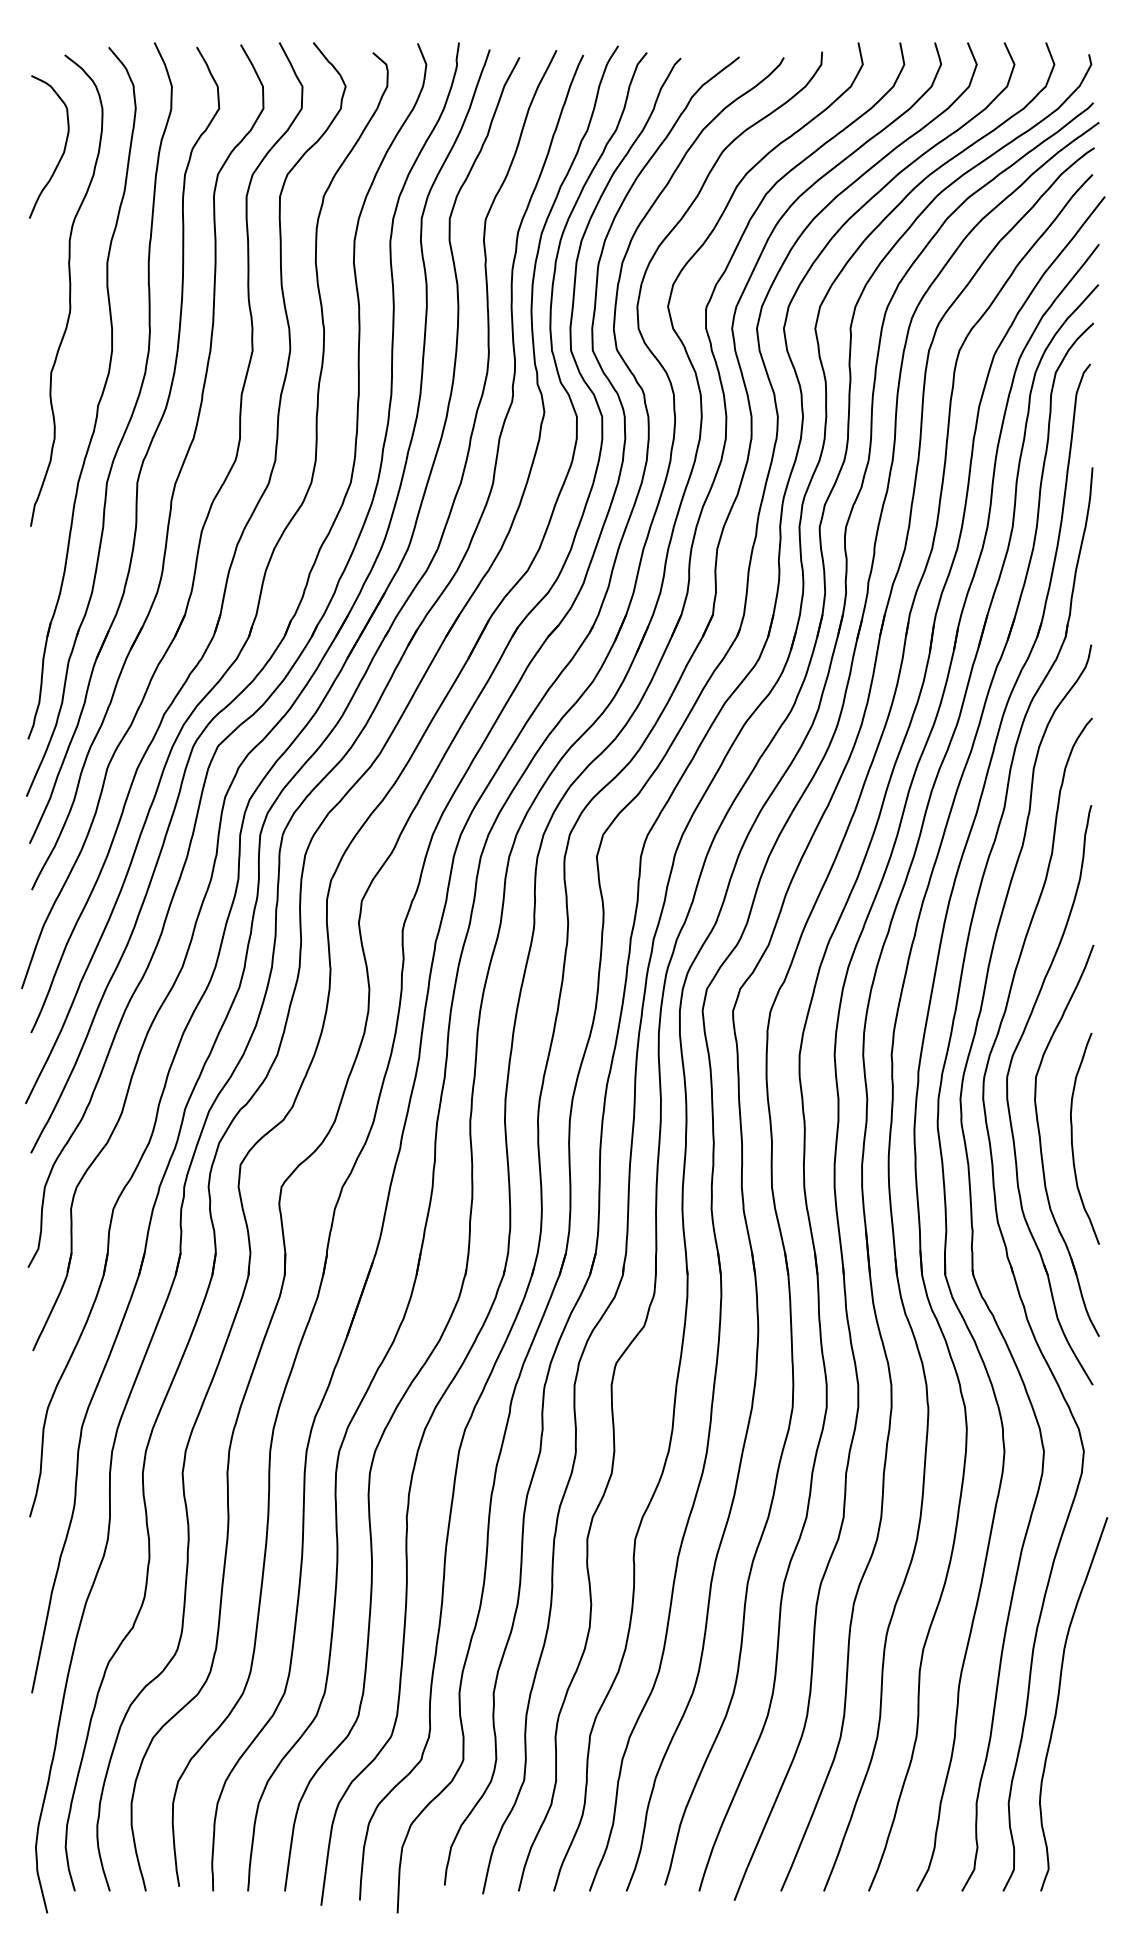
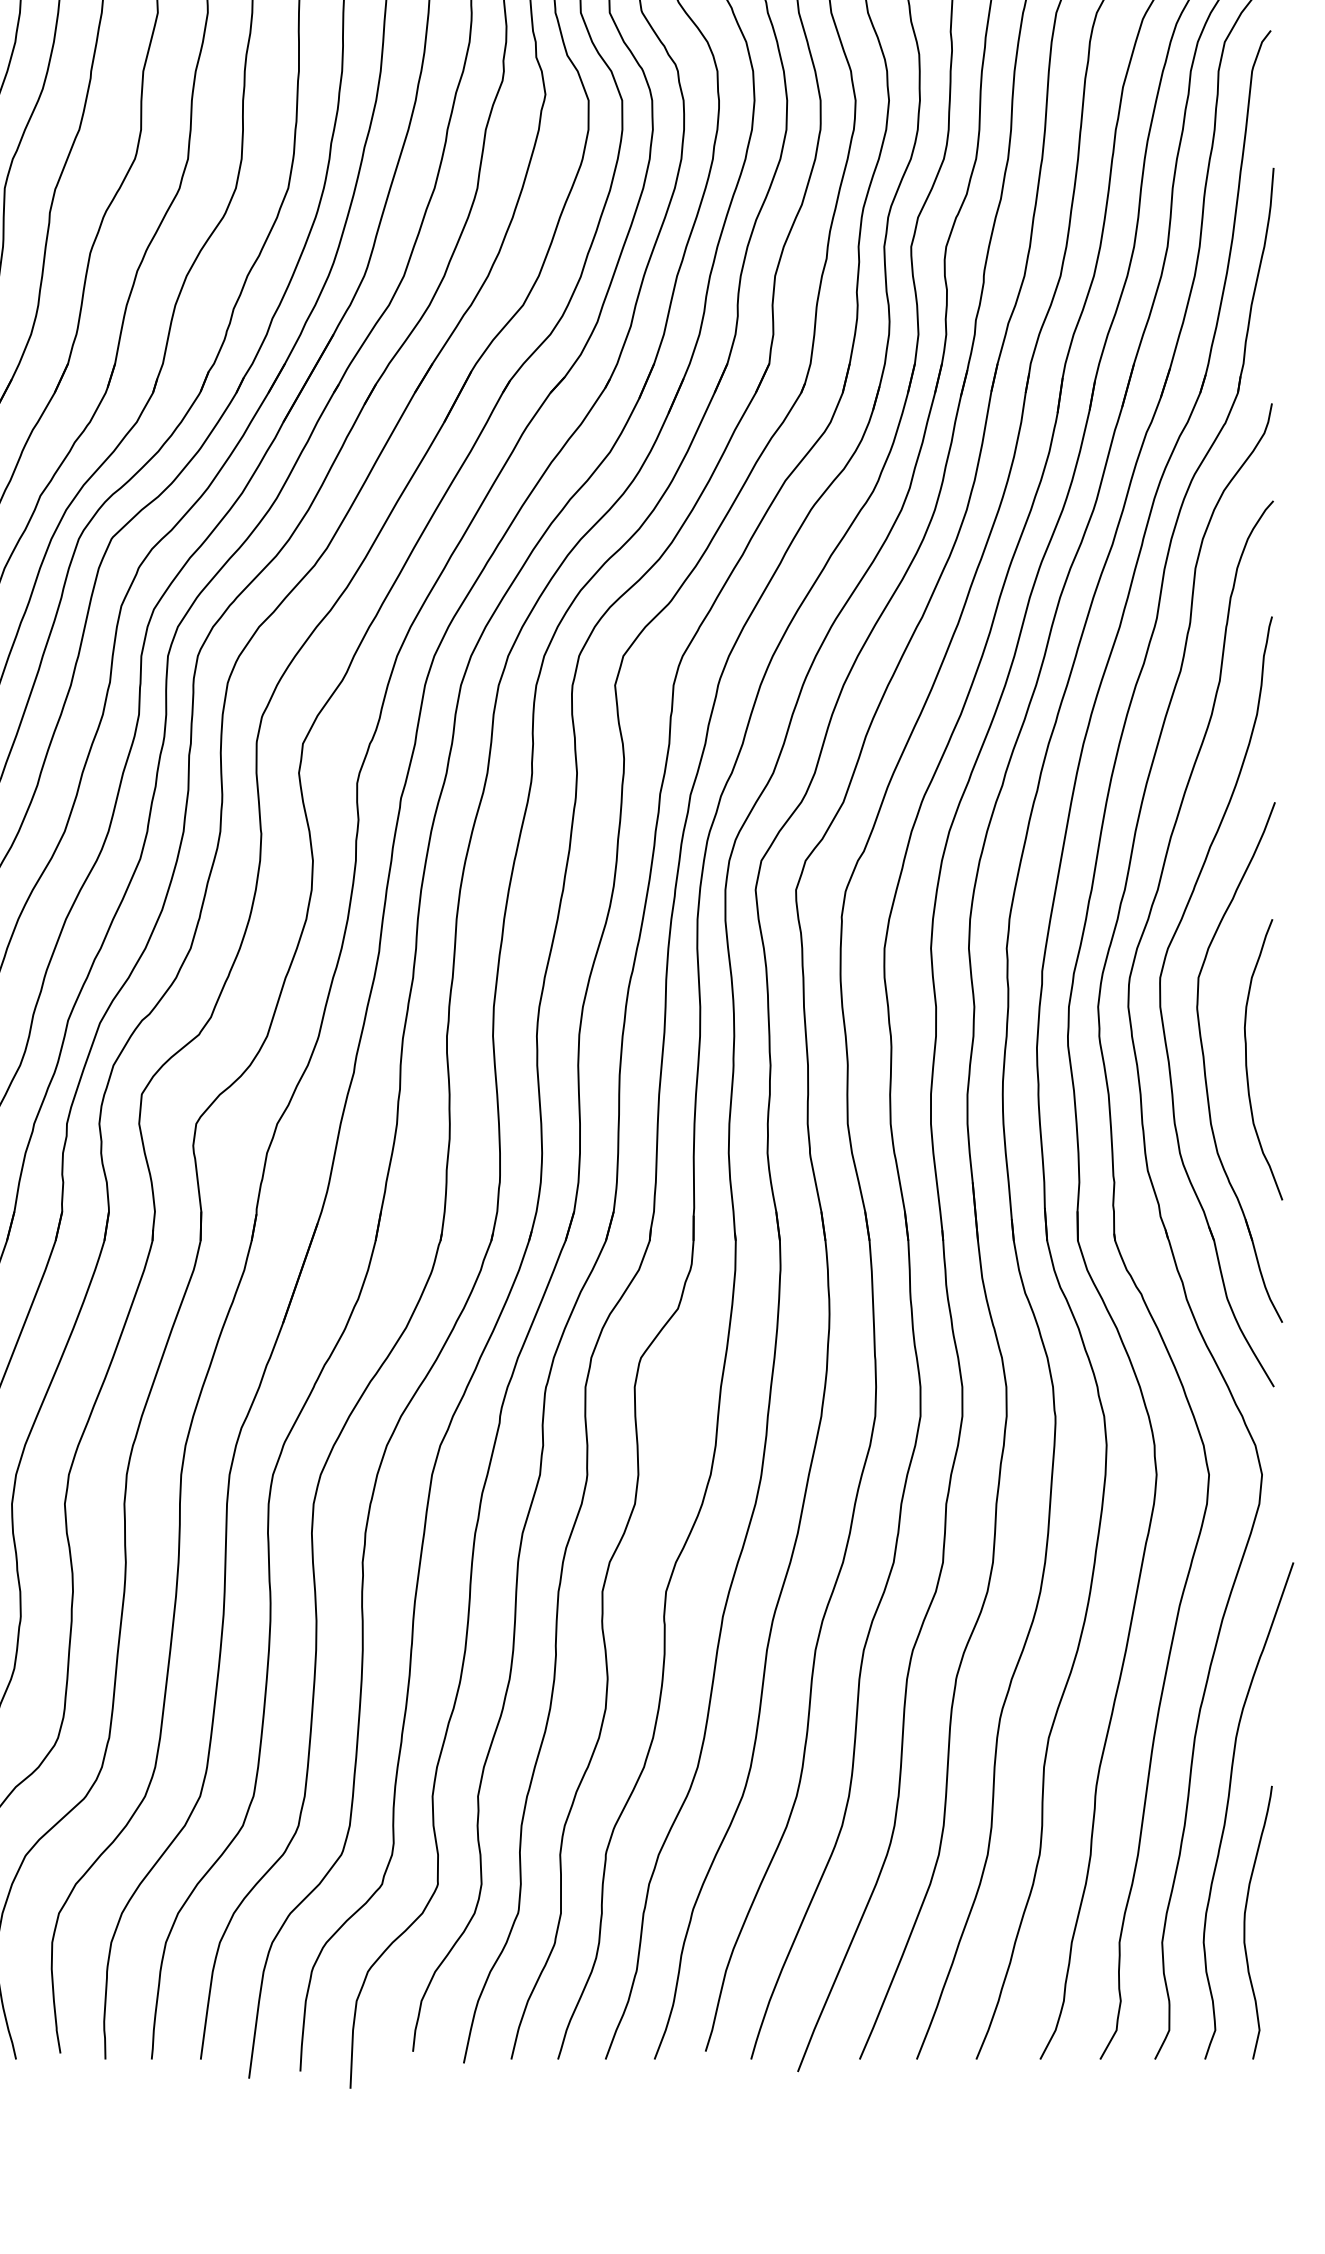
curve: (1071, 1788) -> (1245, 1922), added

